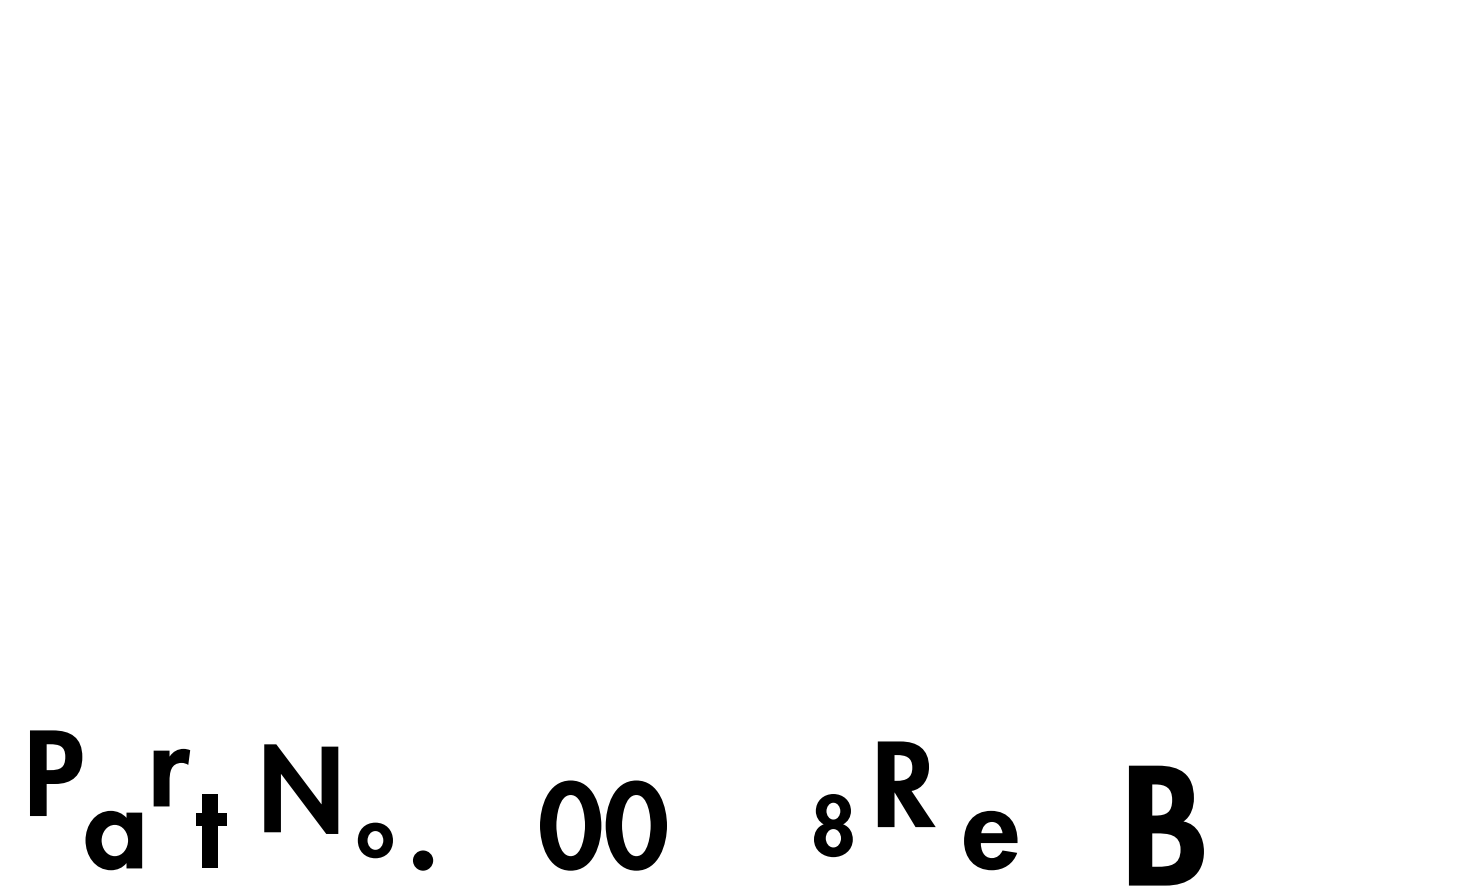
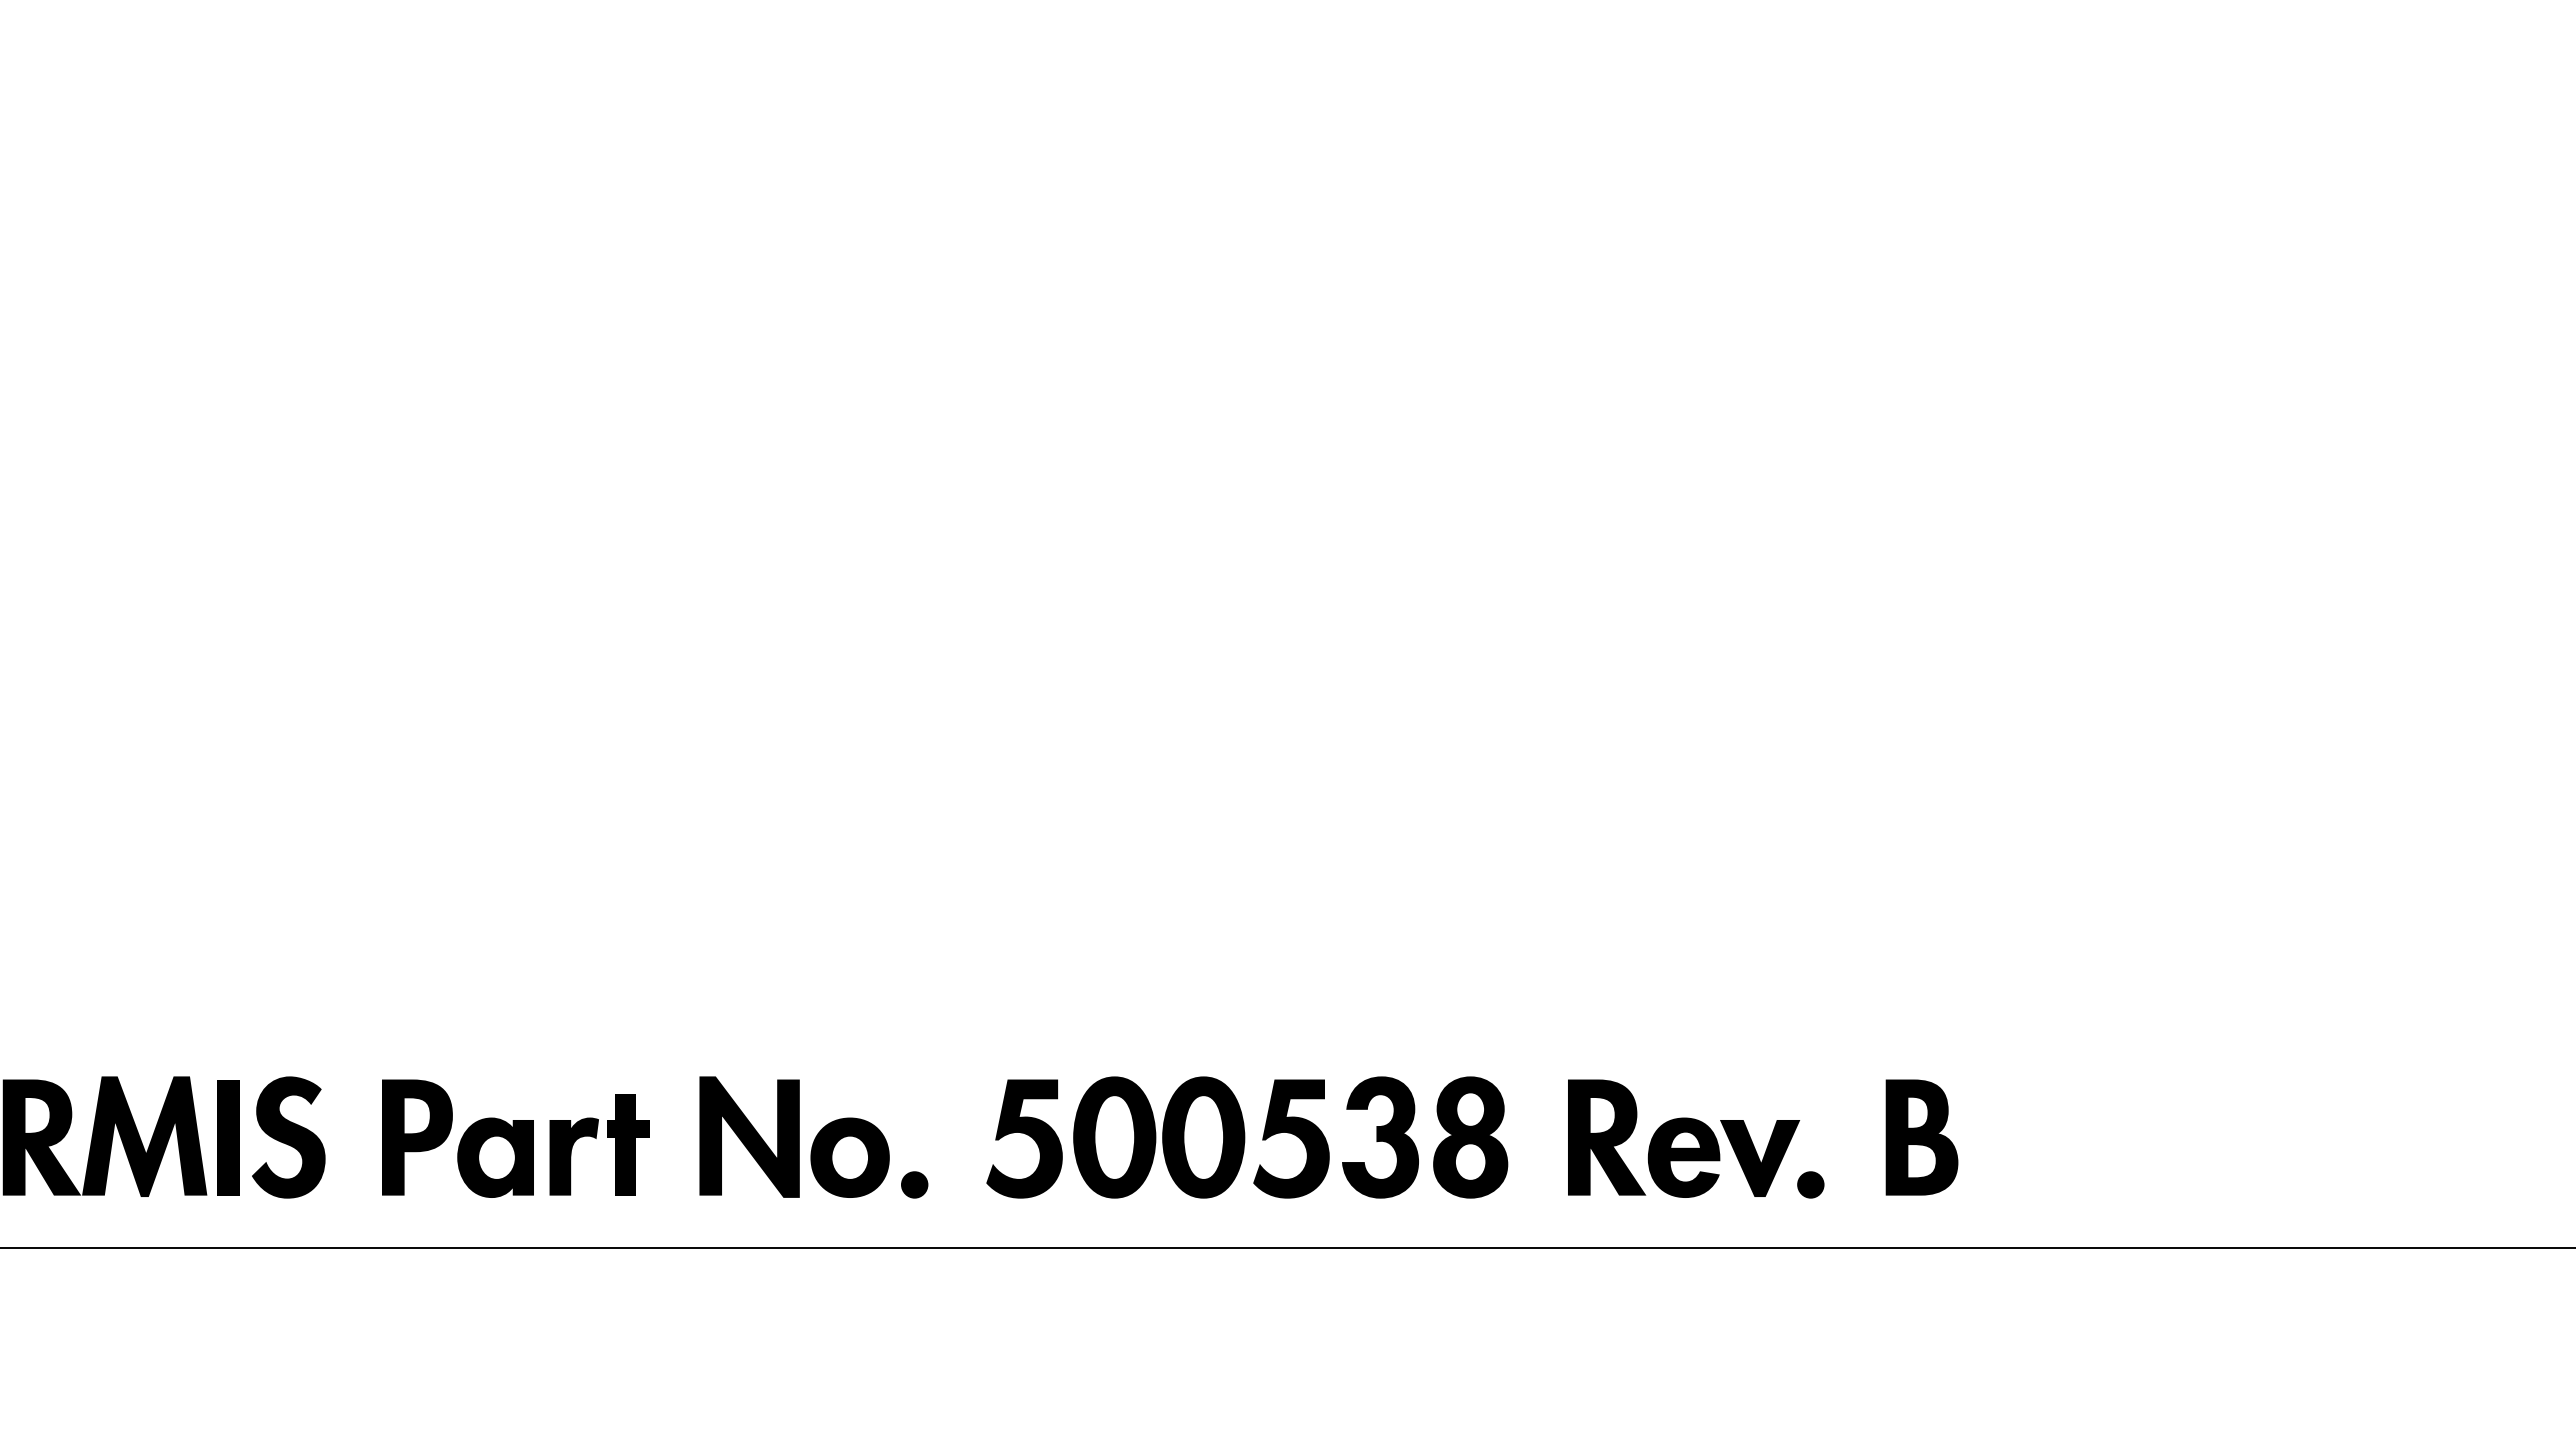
part: (56, 773) -> (417, 1137), moved
part: (171, 777) -> (573, 1156), moved
part: (906, 784) -> (1607, 1137), moved
part: (301, 788) -> (749, 1136), moved
fill: (766, 825) -> (1380, 1137), added
part: (833, 825) -> (1470, 1137), size x1.43
part: (1165, 825) -> (1921, 1137), size x0.71
fill: (504, 826) -> (1024, 1138), added
fill: (701, 826) -> (1291, 1138), added
part: (374, 840) -> (849, 1157), size x1.67
fill: (1046, 841) -> (1759, 1158), added
fill: (1084, 860) -> (1810, 1184), added

